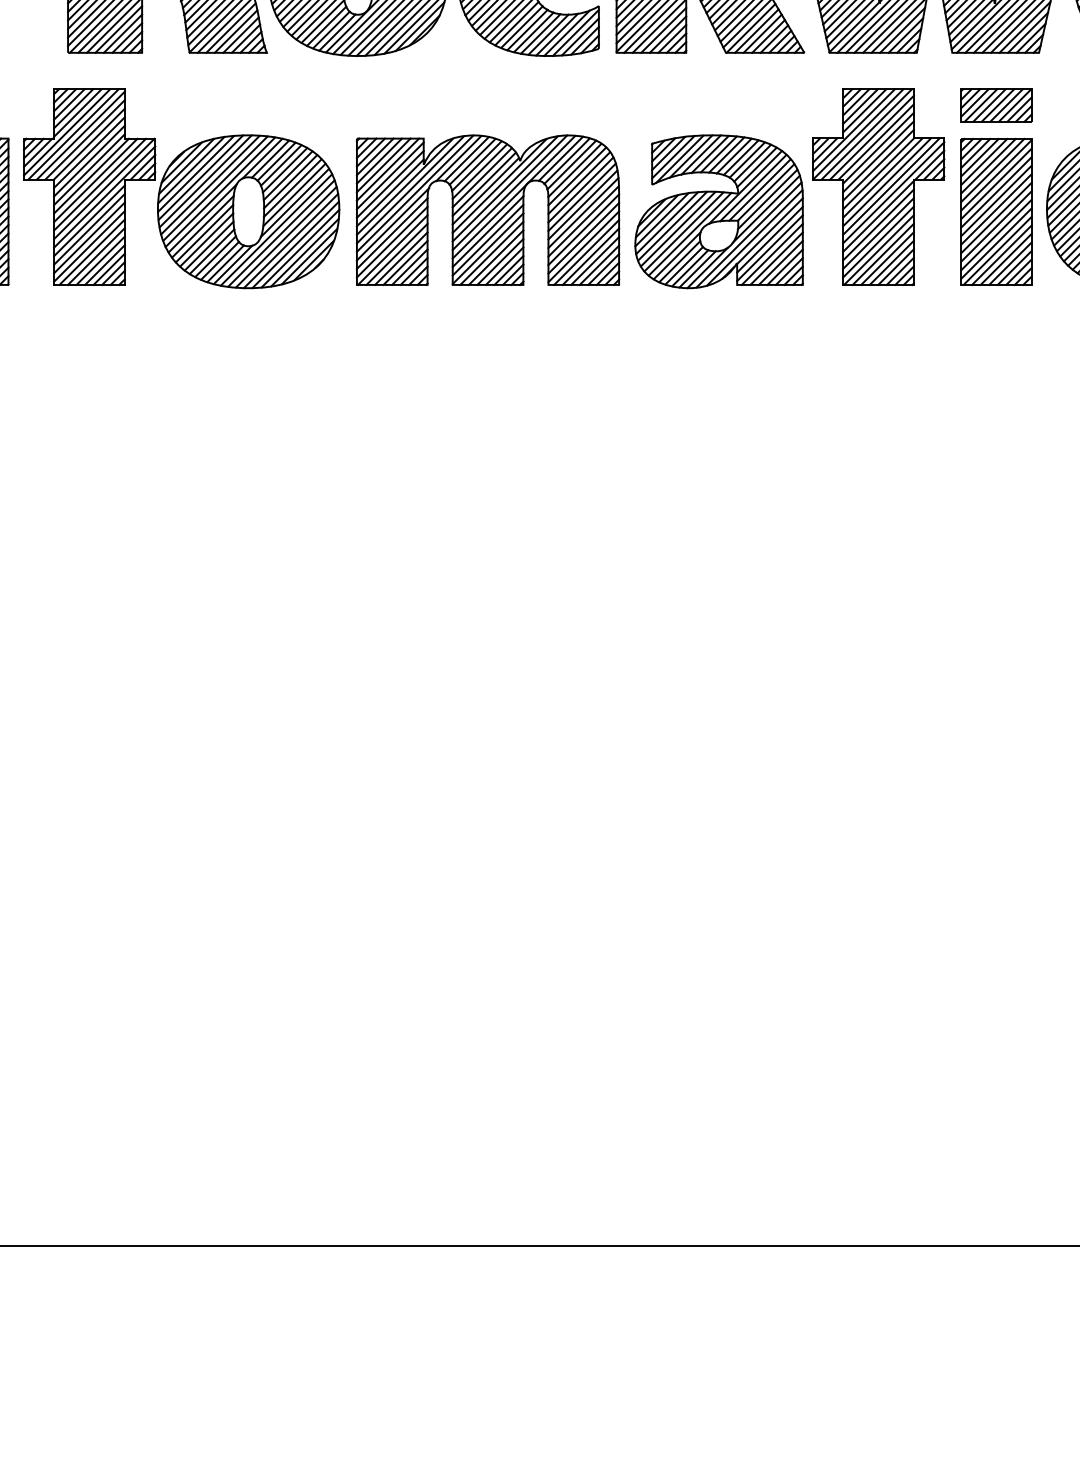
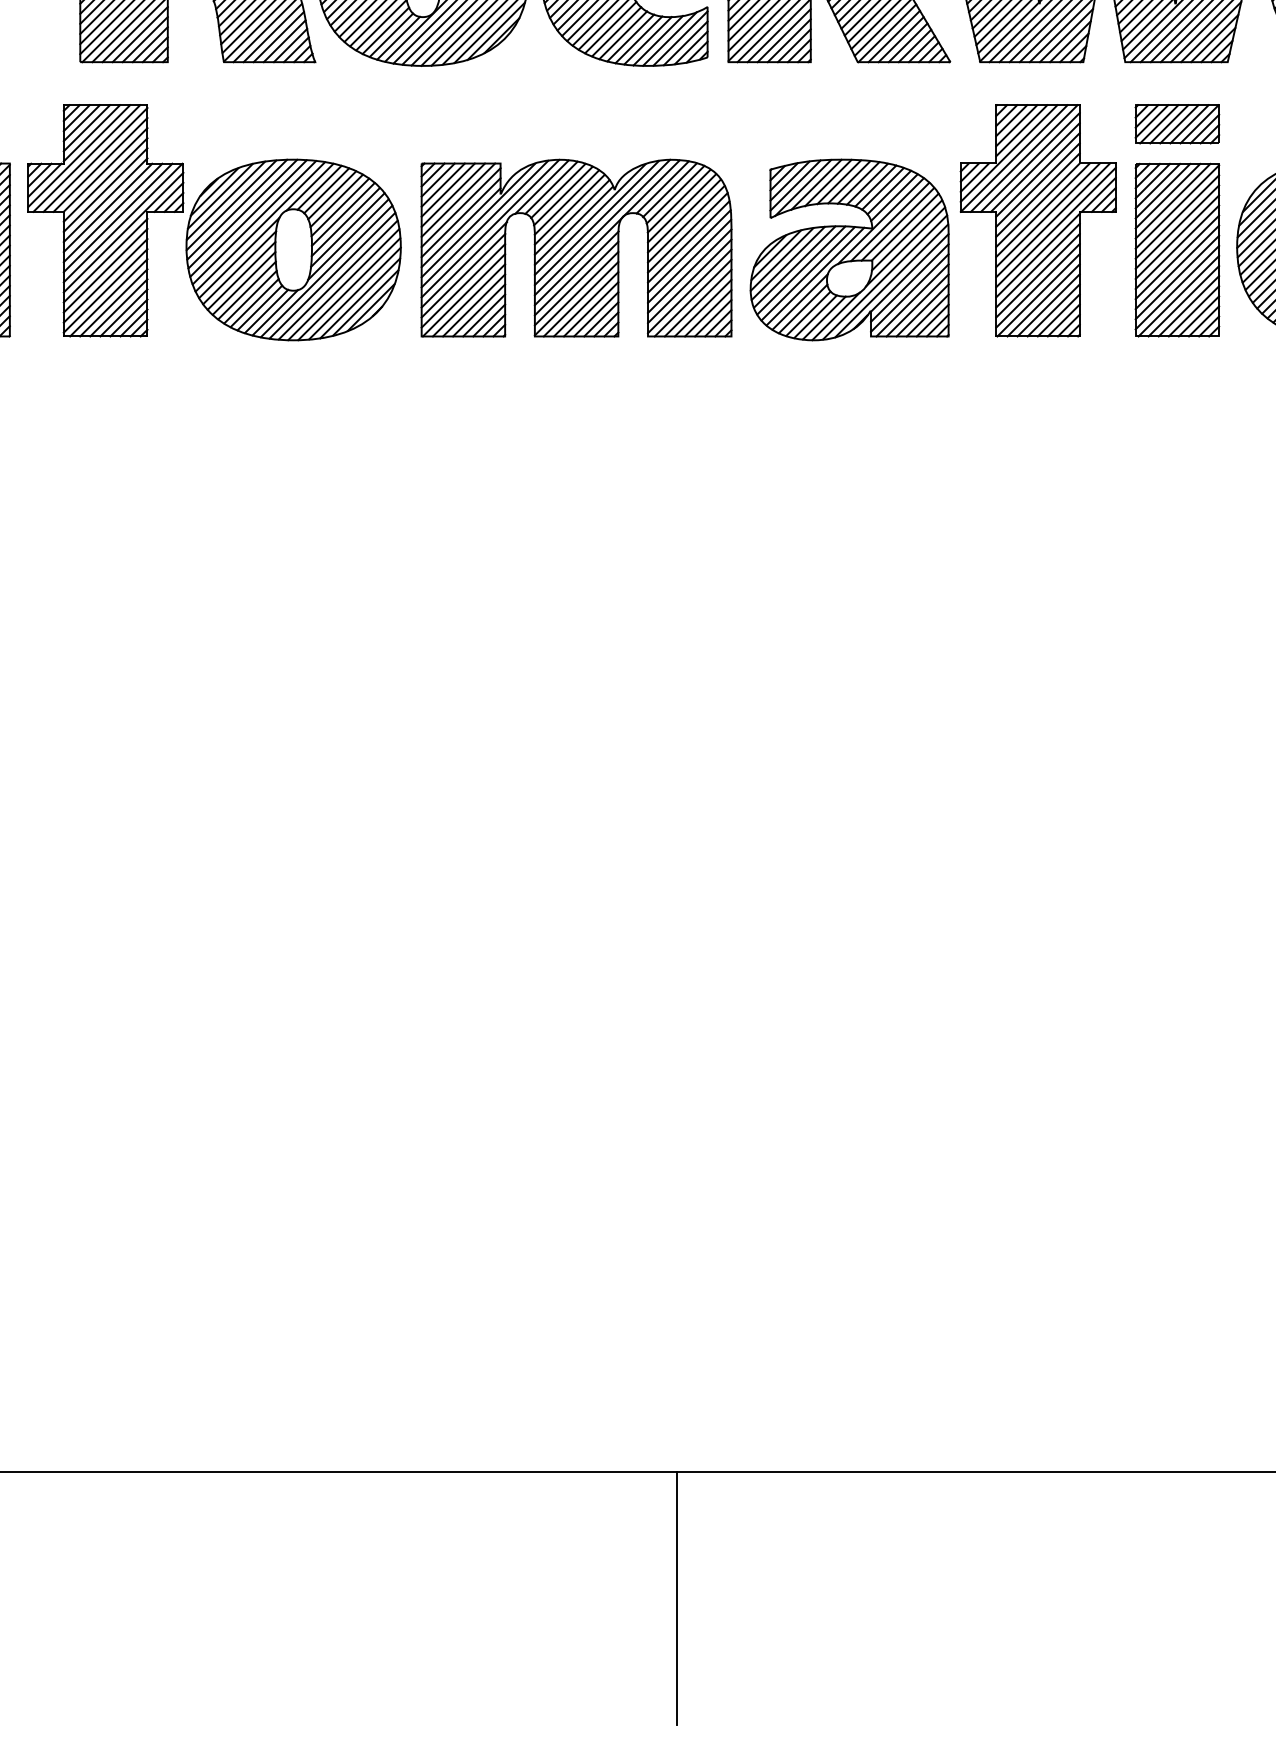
line: (573, 1352) -> (677, 1597), added

